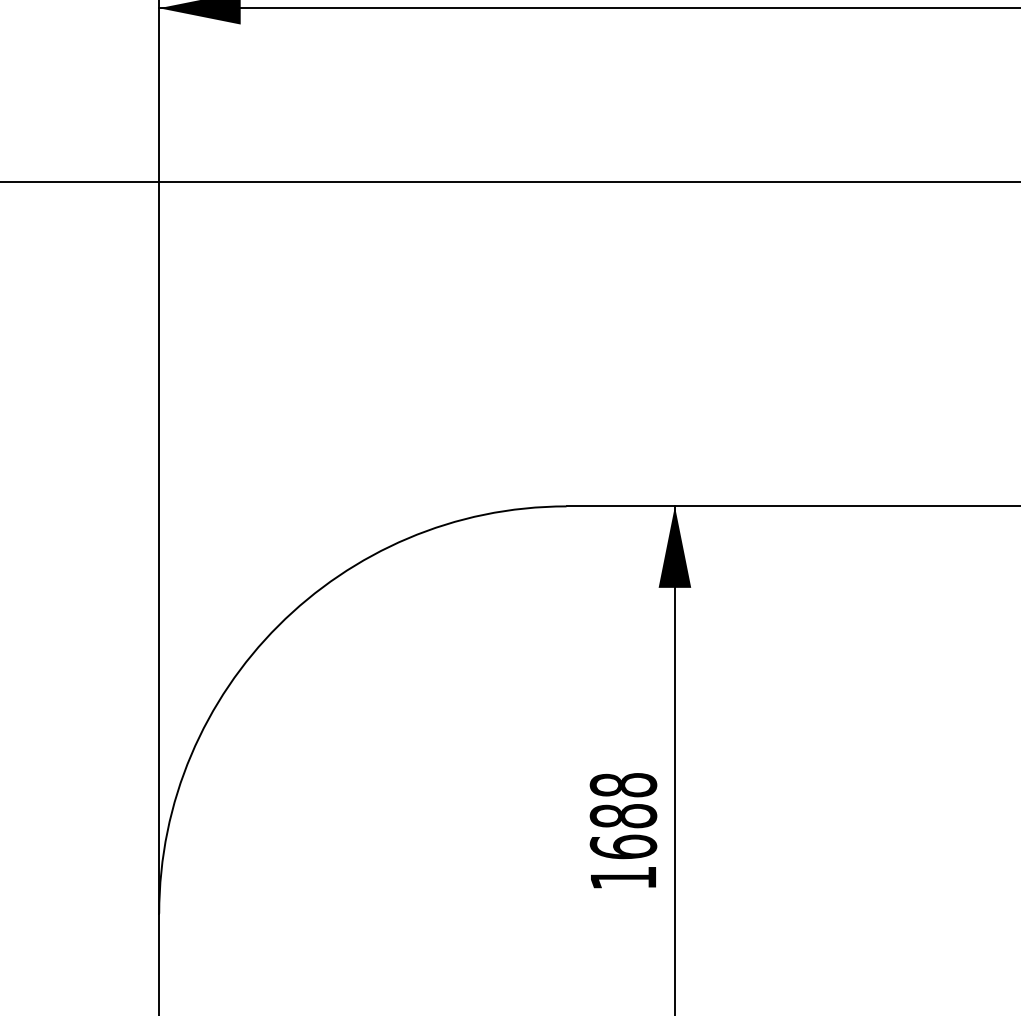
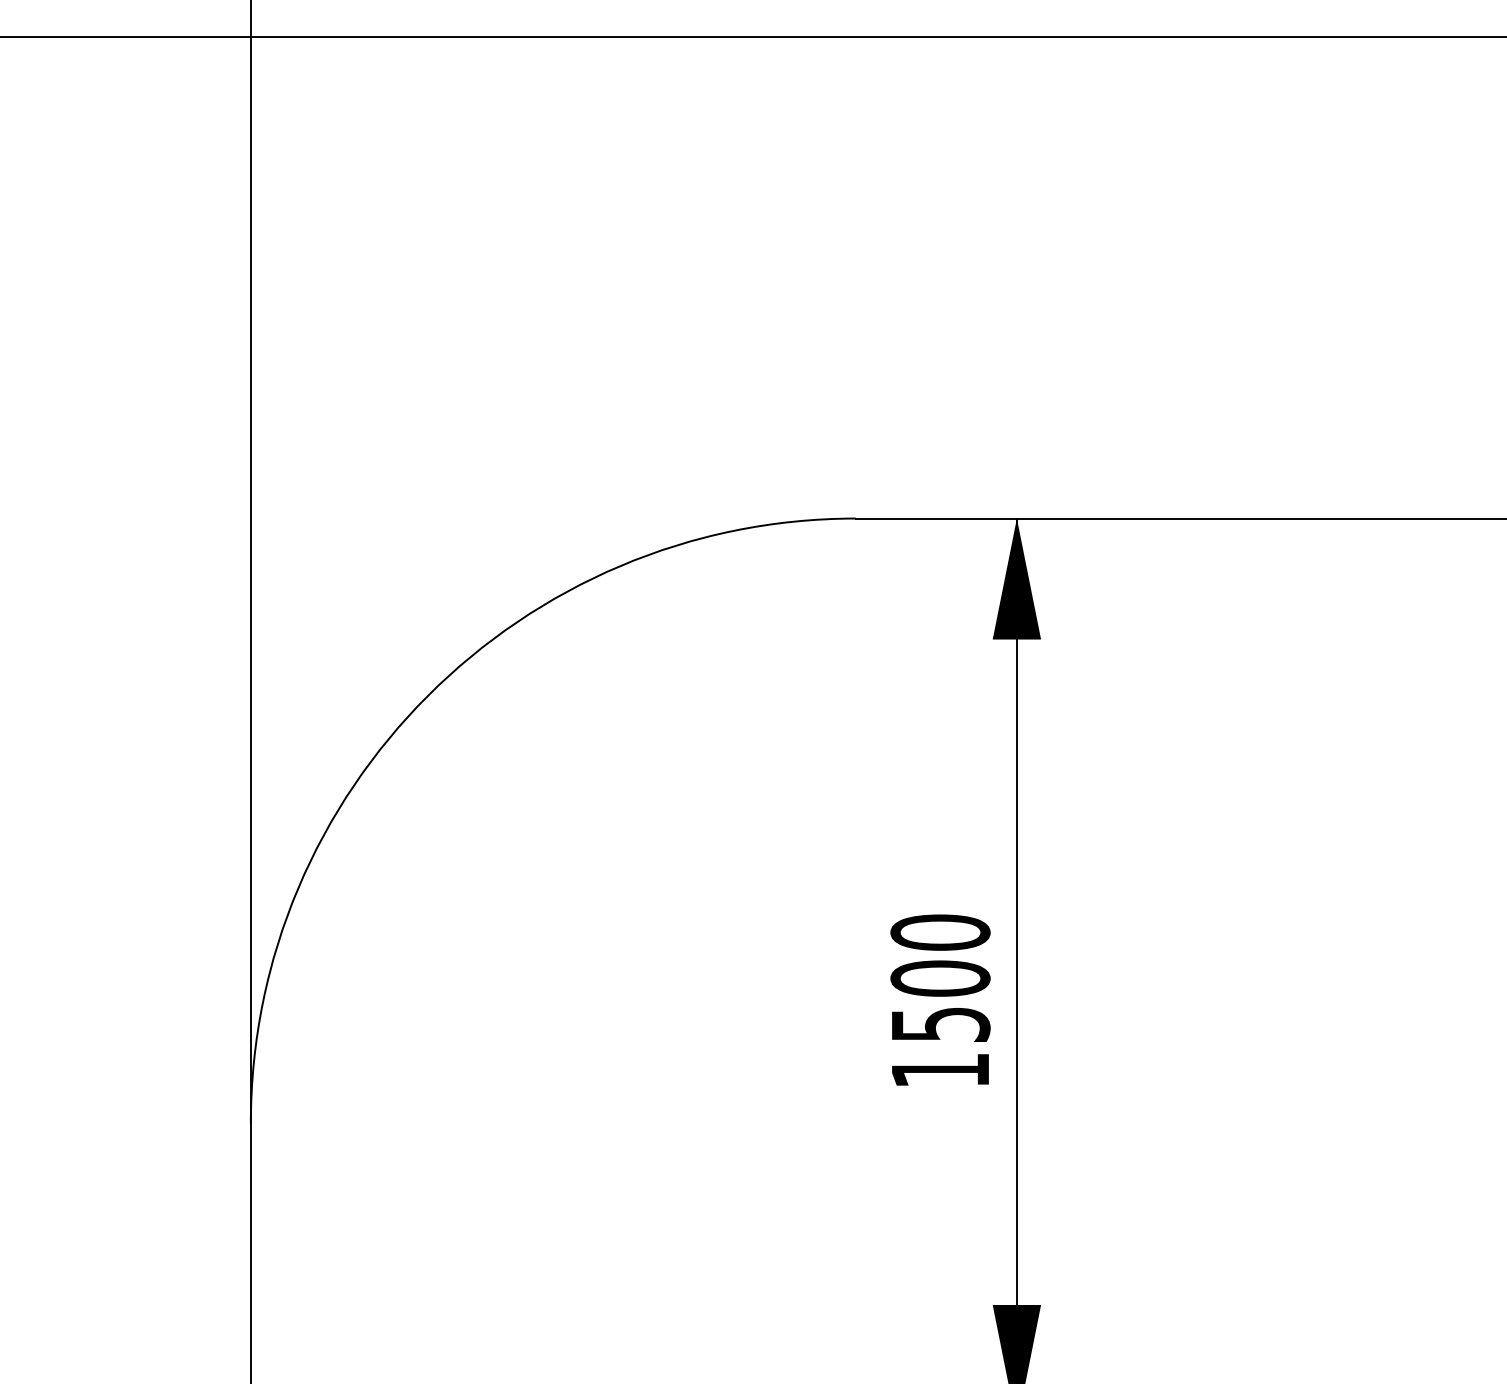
text: (623, 816) -> (940, 979), 1688 -> 1500

